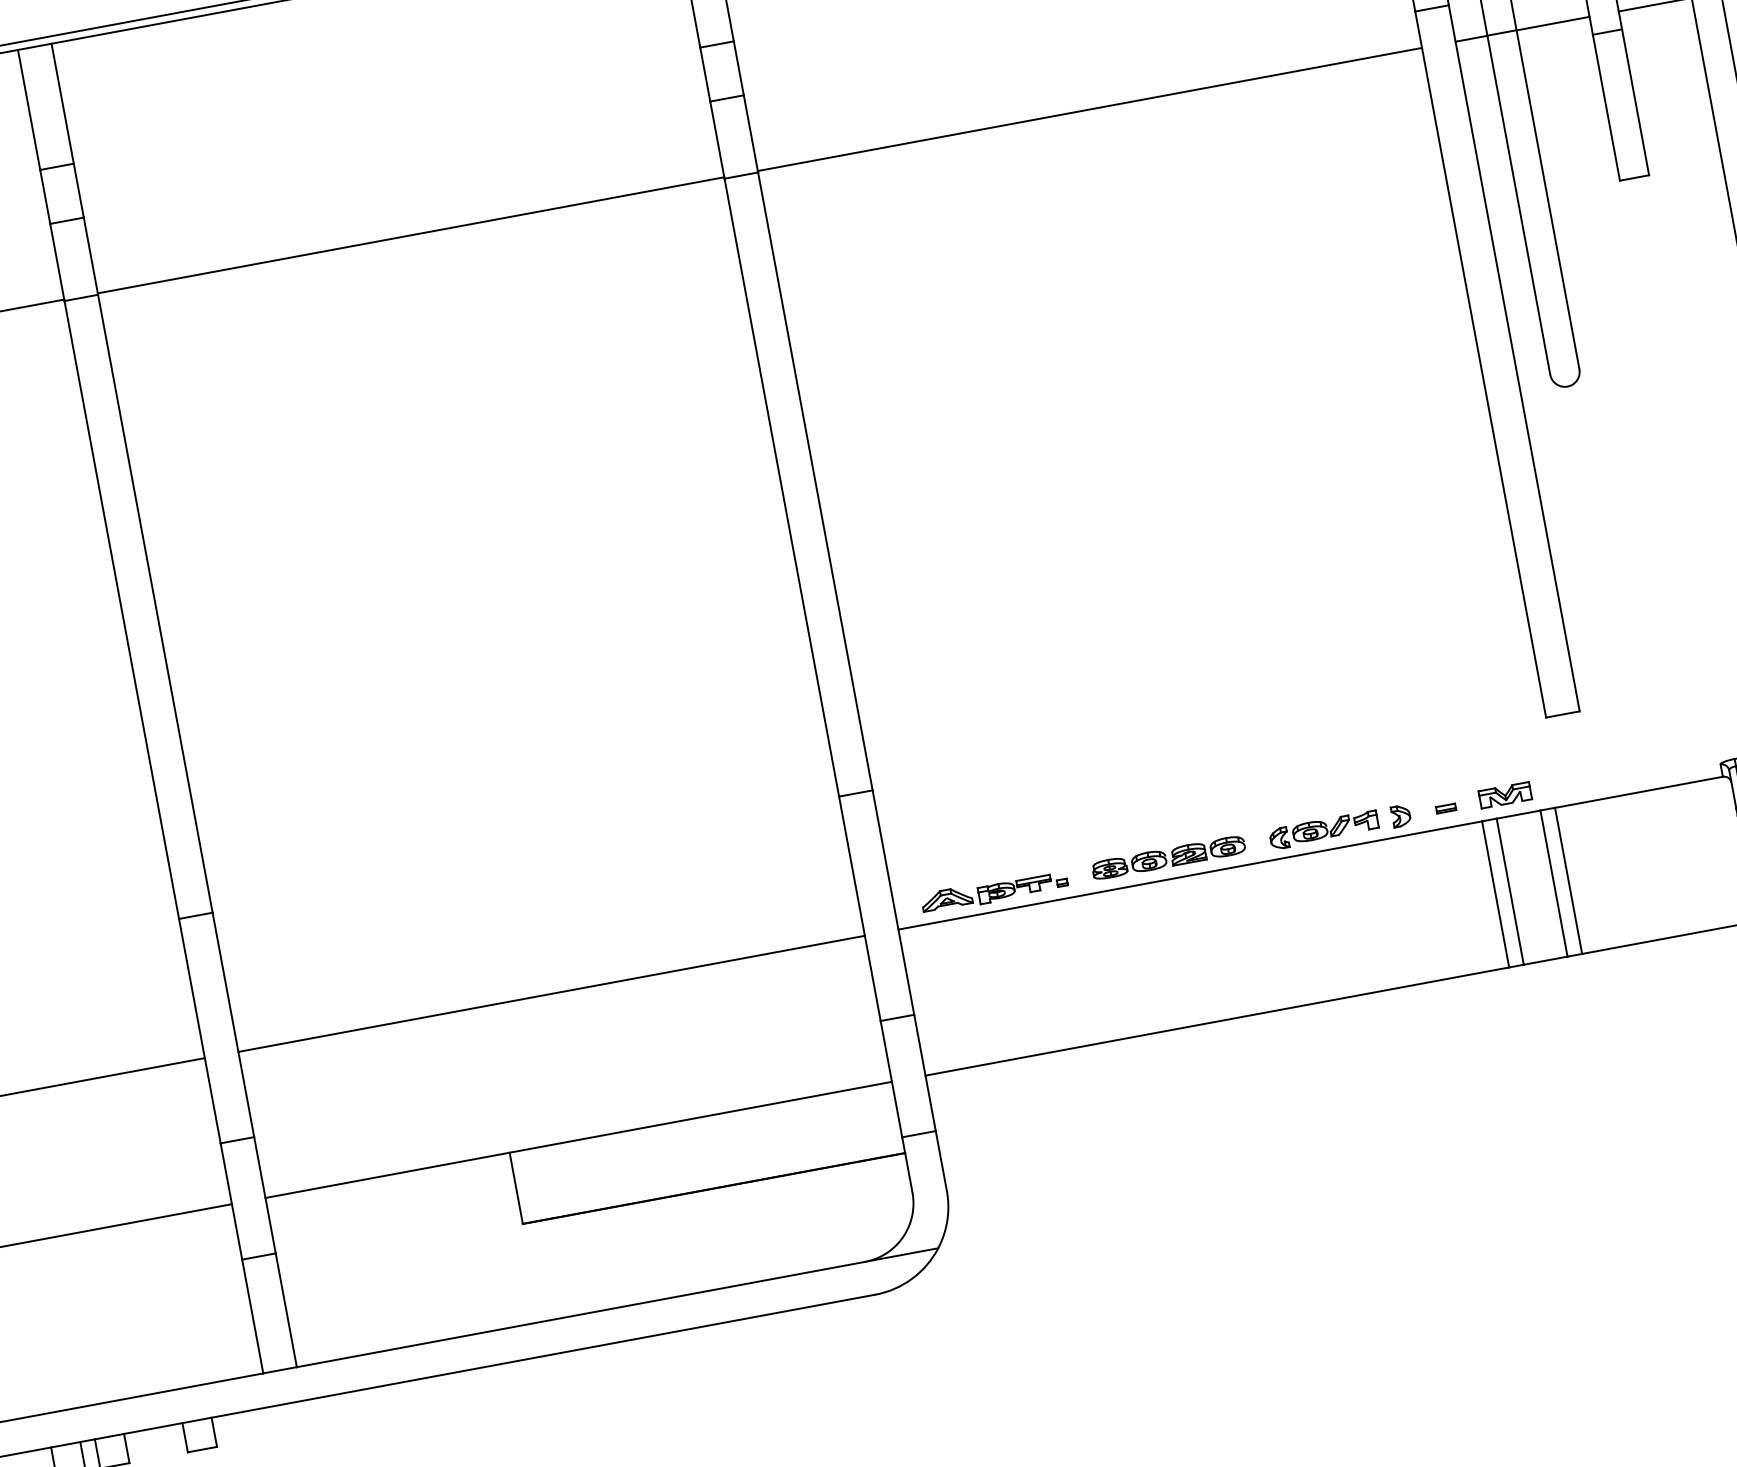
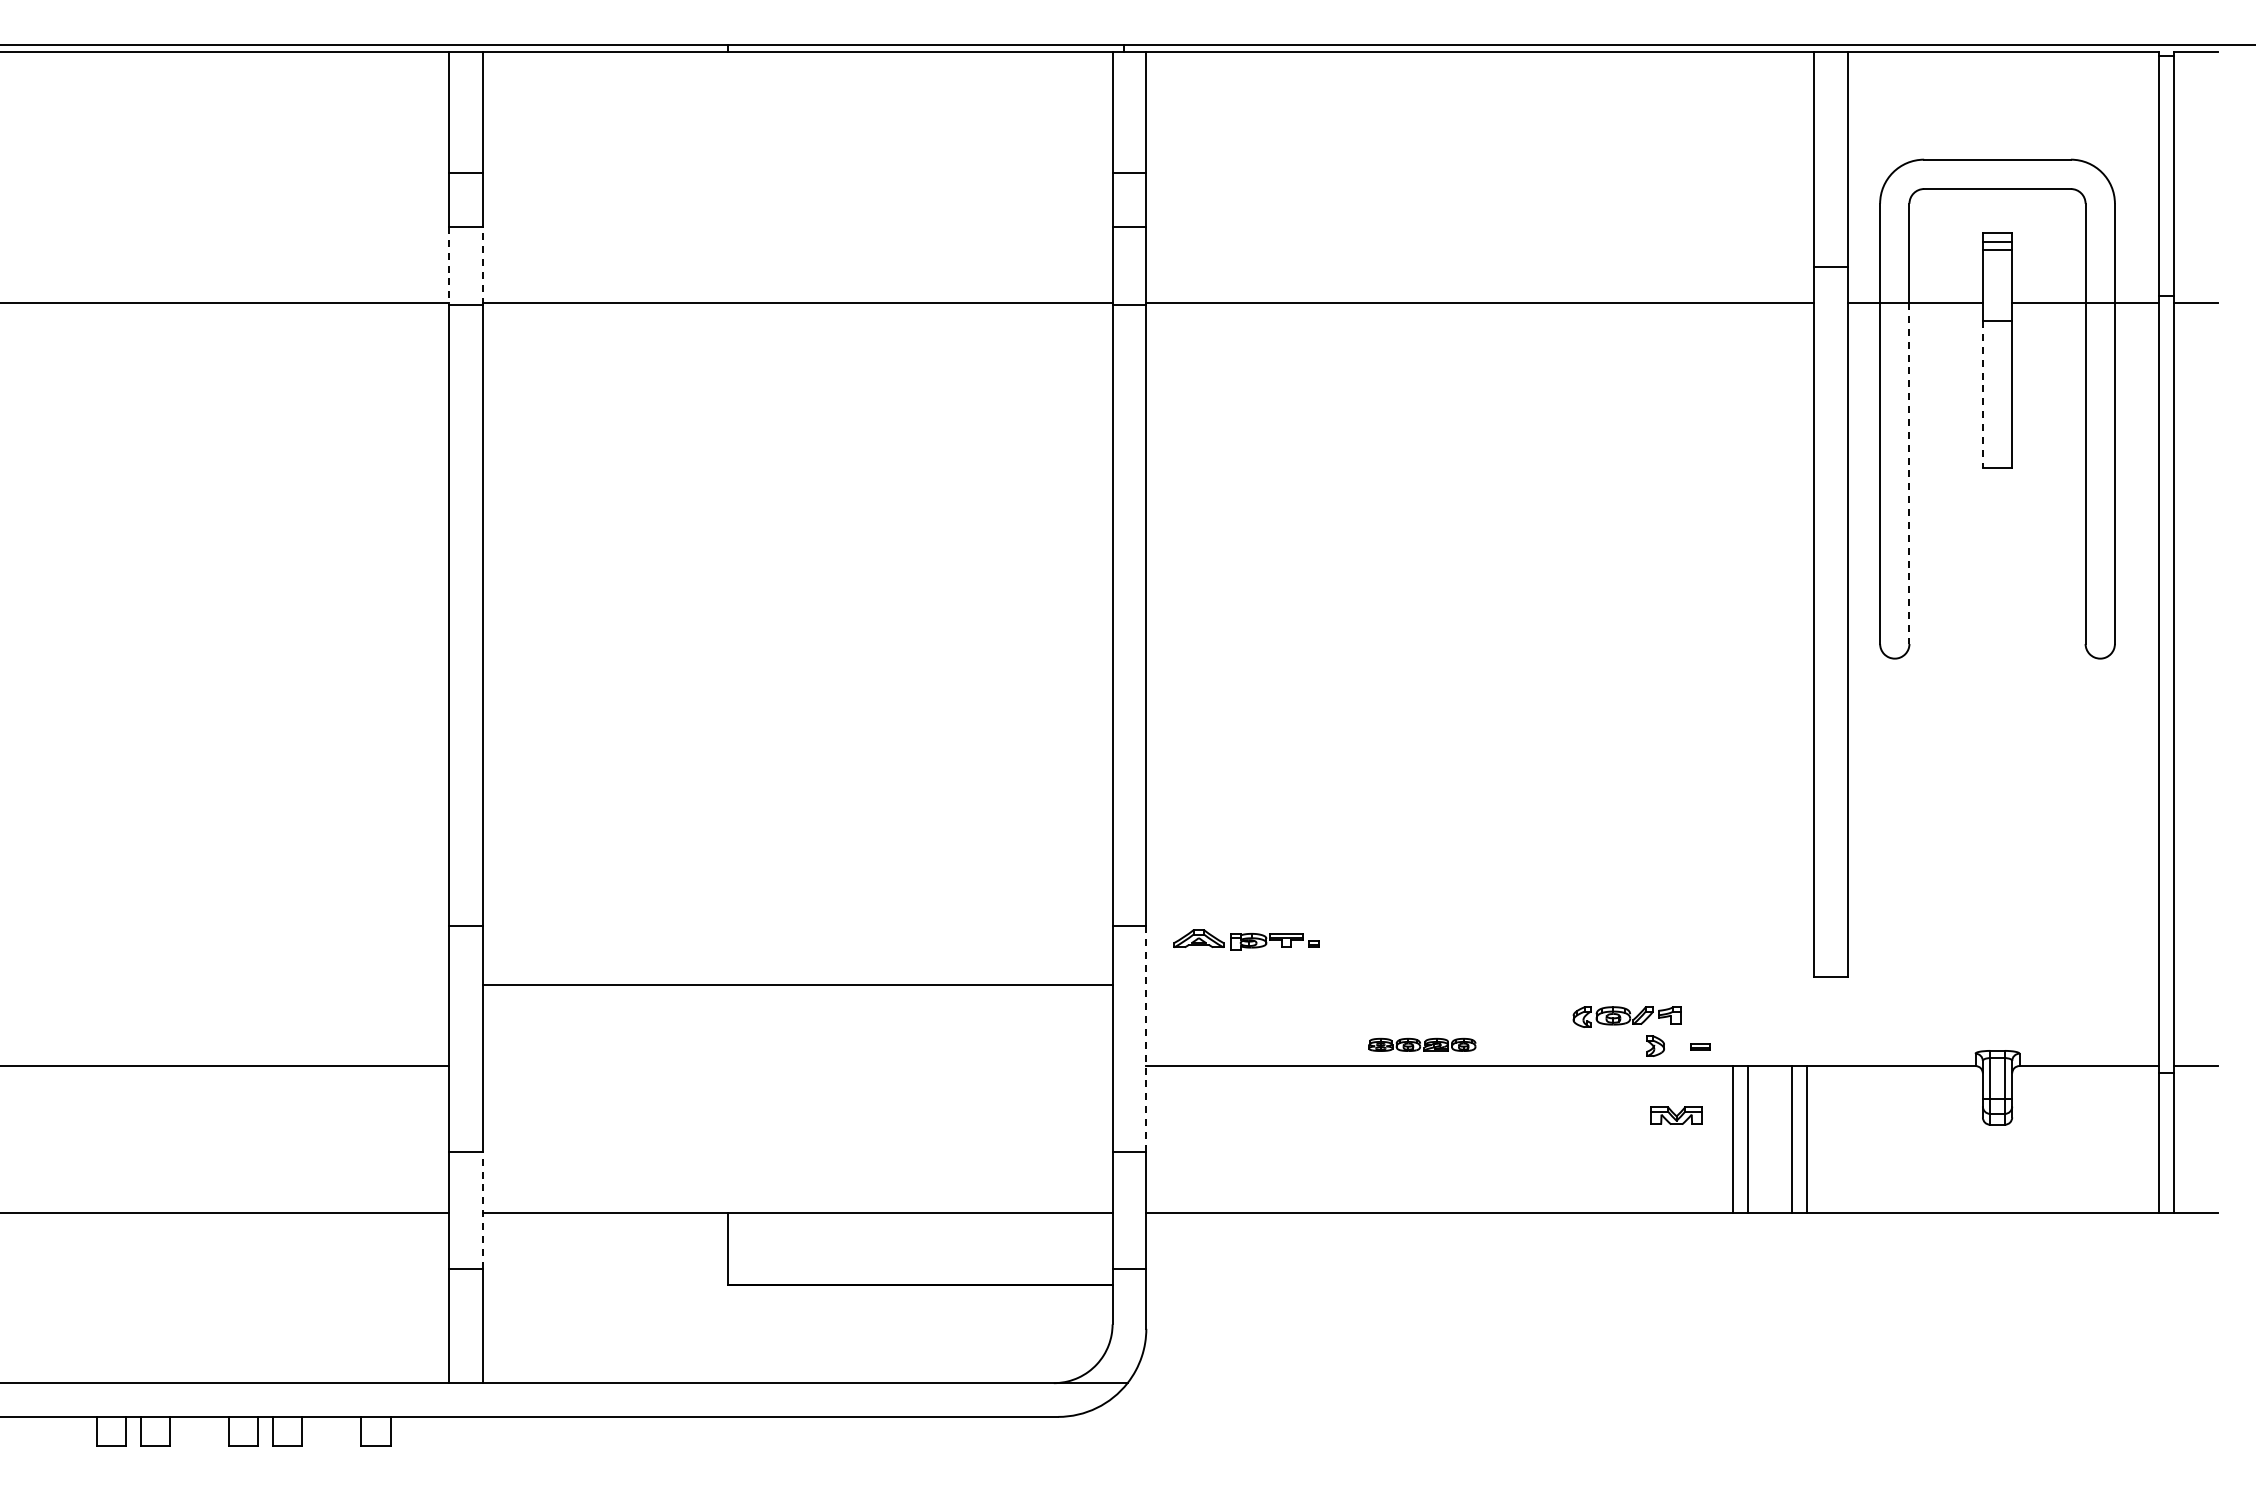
line: (1606, 107) -> (1982, 394), solid -> dashed
line: (1548, 200) -> (1909, 474), solid -> dashed
line: (90, 255) -> (482, 265), solid -> dashed
line: (57, 262) -> (448, 265), solid -> dashed
part: (1505, 794) -> (1676, 1115), moved
part: (1323, 829) -> (1626, 1016), moved
part: (1169, 857) -> (1422, 1044), size x0.7
part: (994, 890) -> (1246, 939), moved
line: (893, 902) -> (1146, 1038), solid -> dashed
line: (551, 994) -> (797, 985), moved
line: (264, 1194) -> (482, 1209), solid -> dashed

